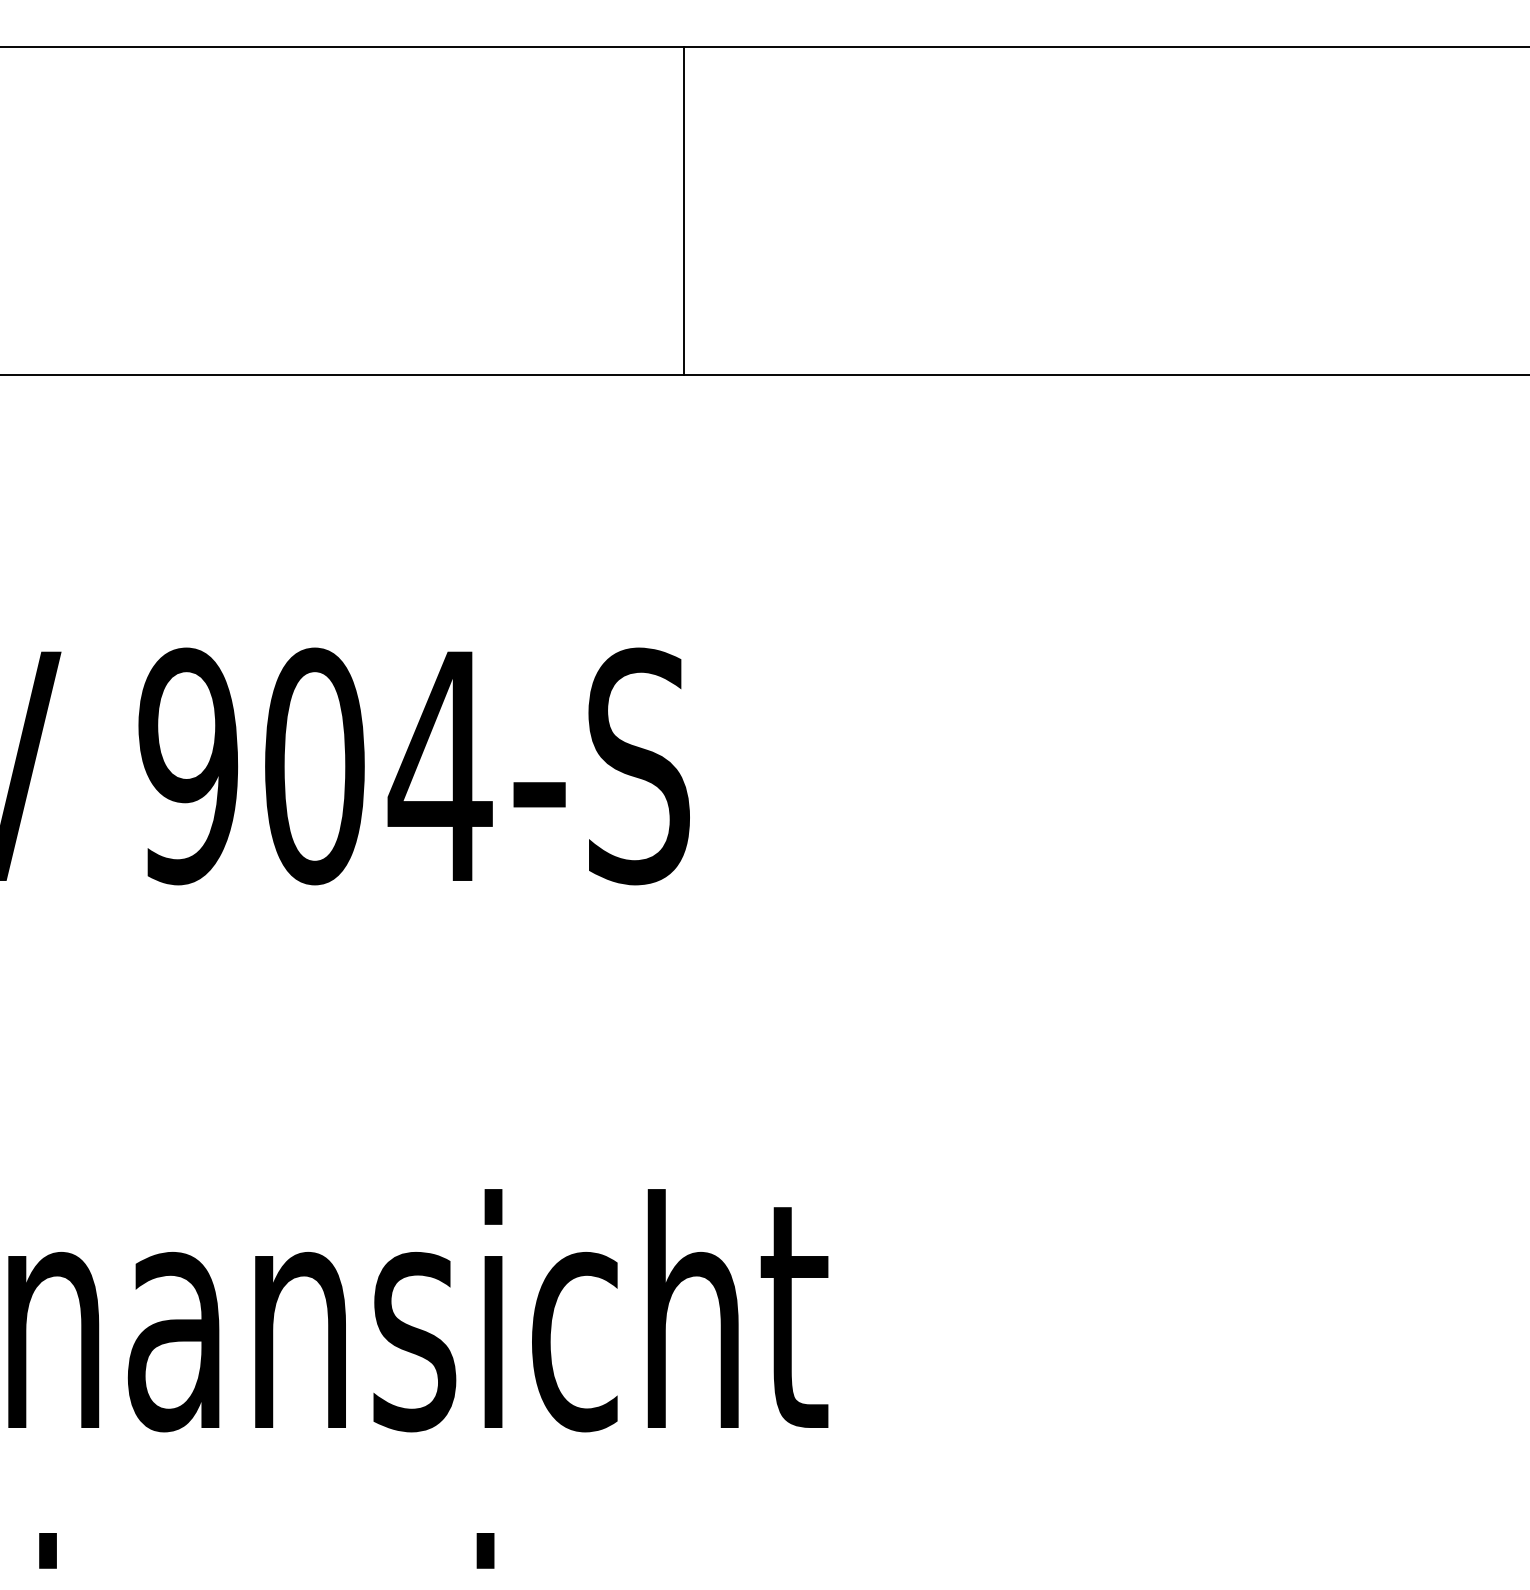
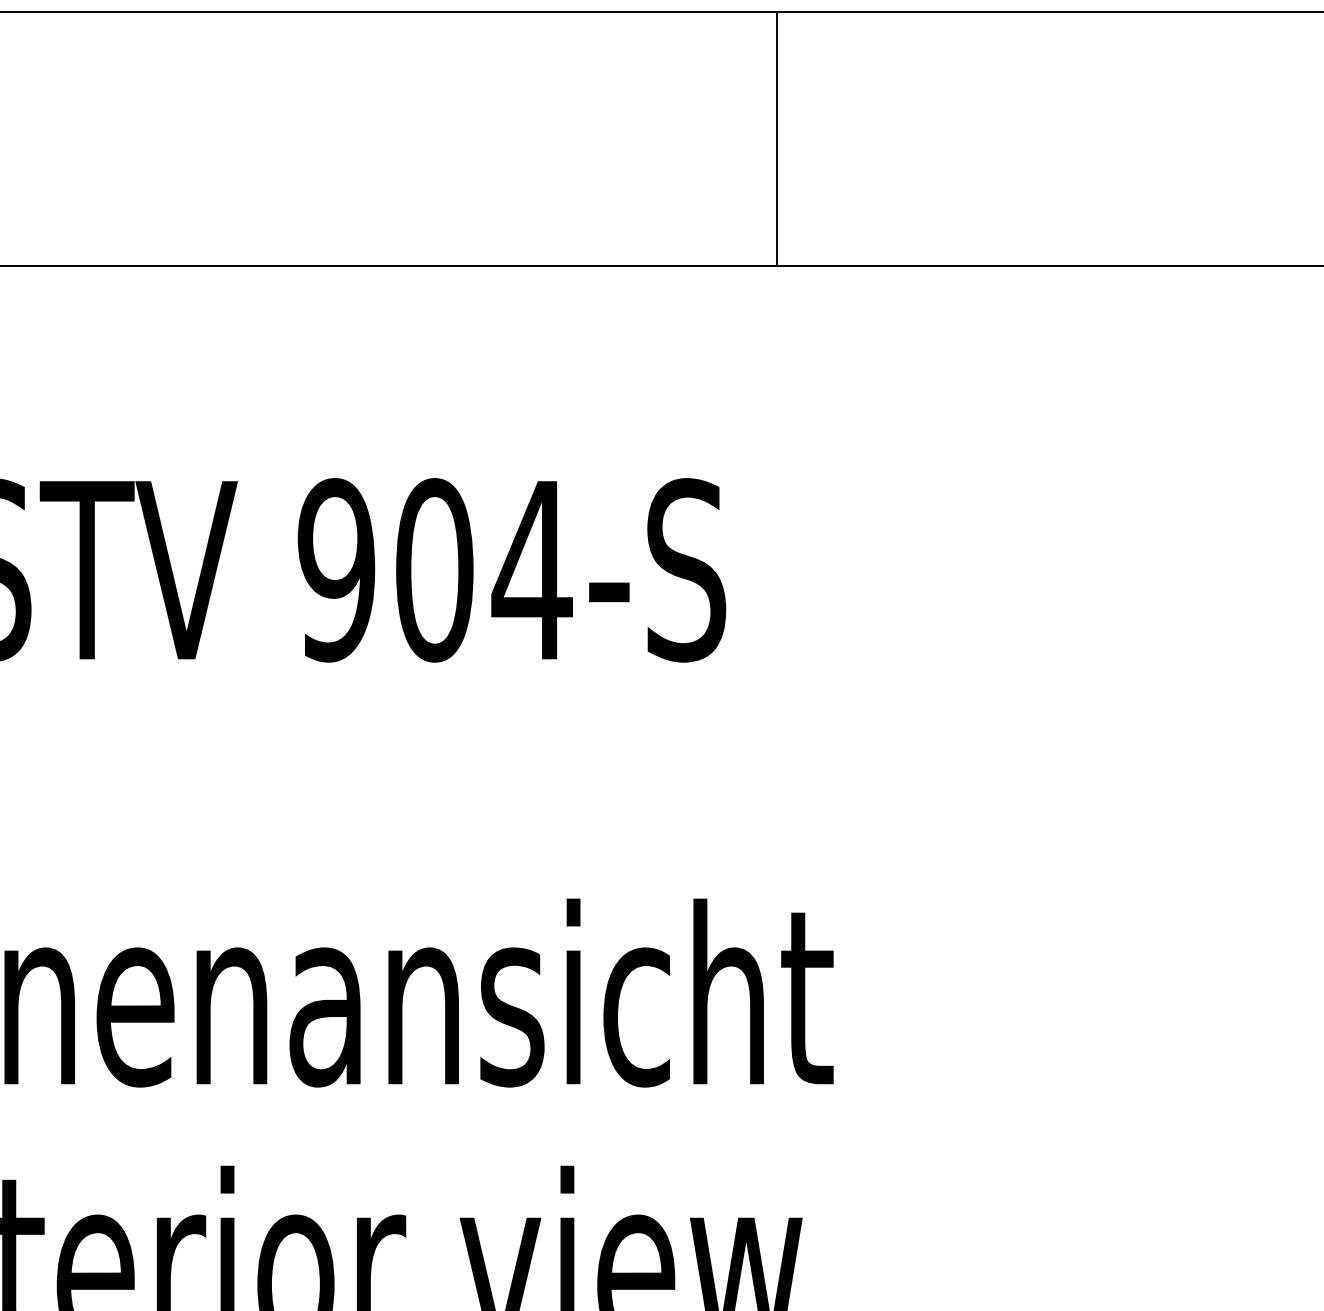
line: (683, 210) -> (776, 138), moved

